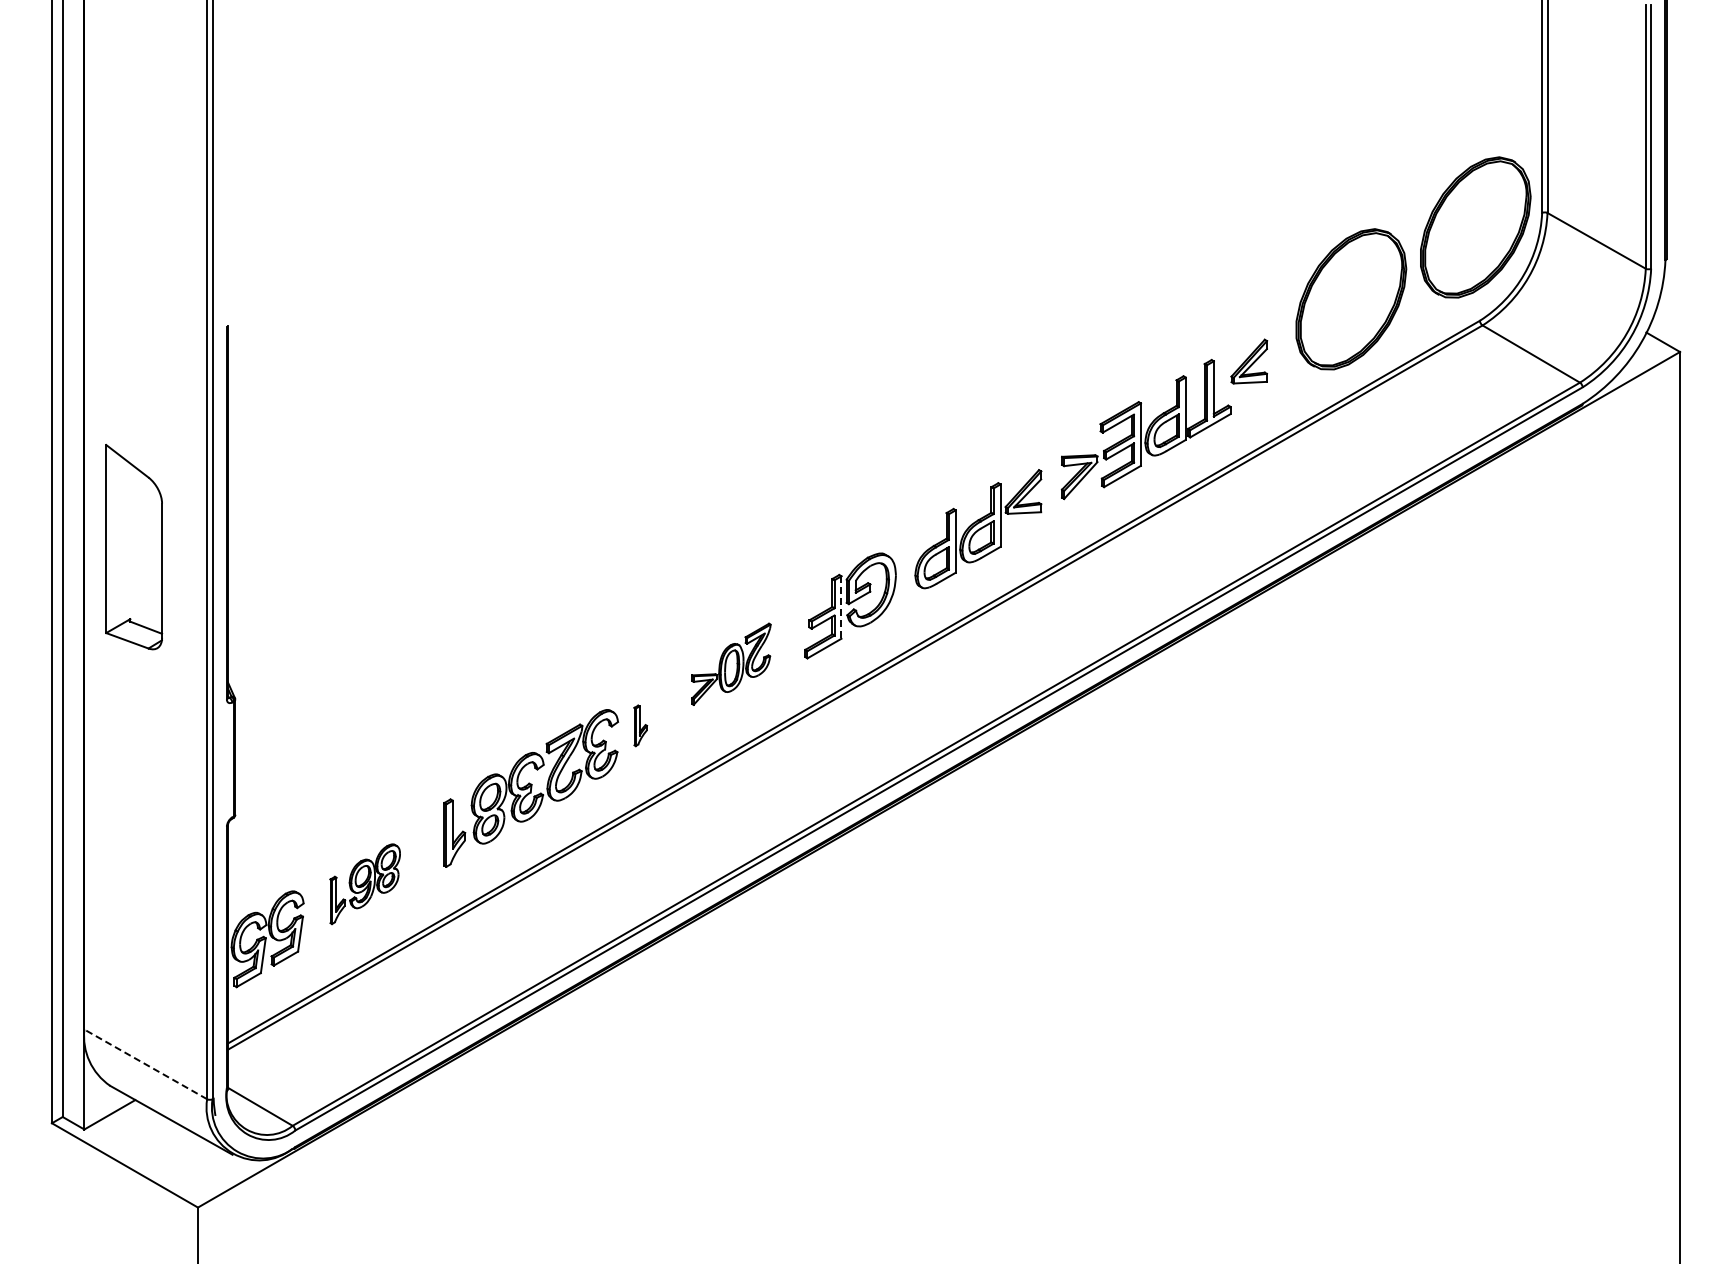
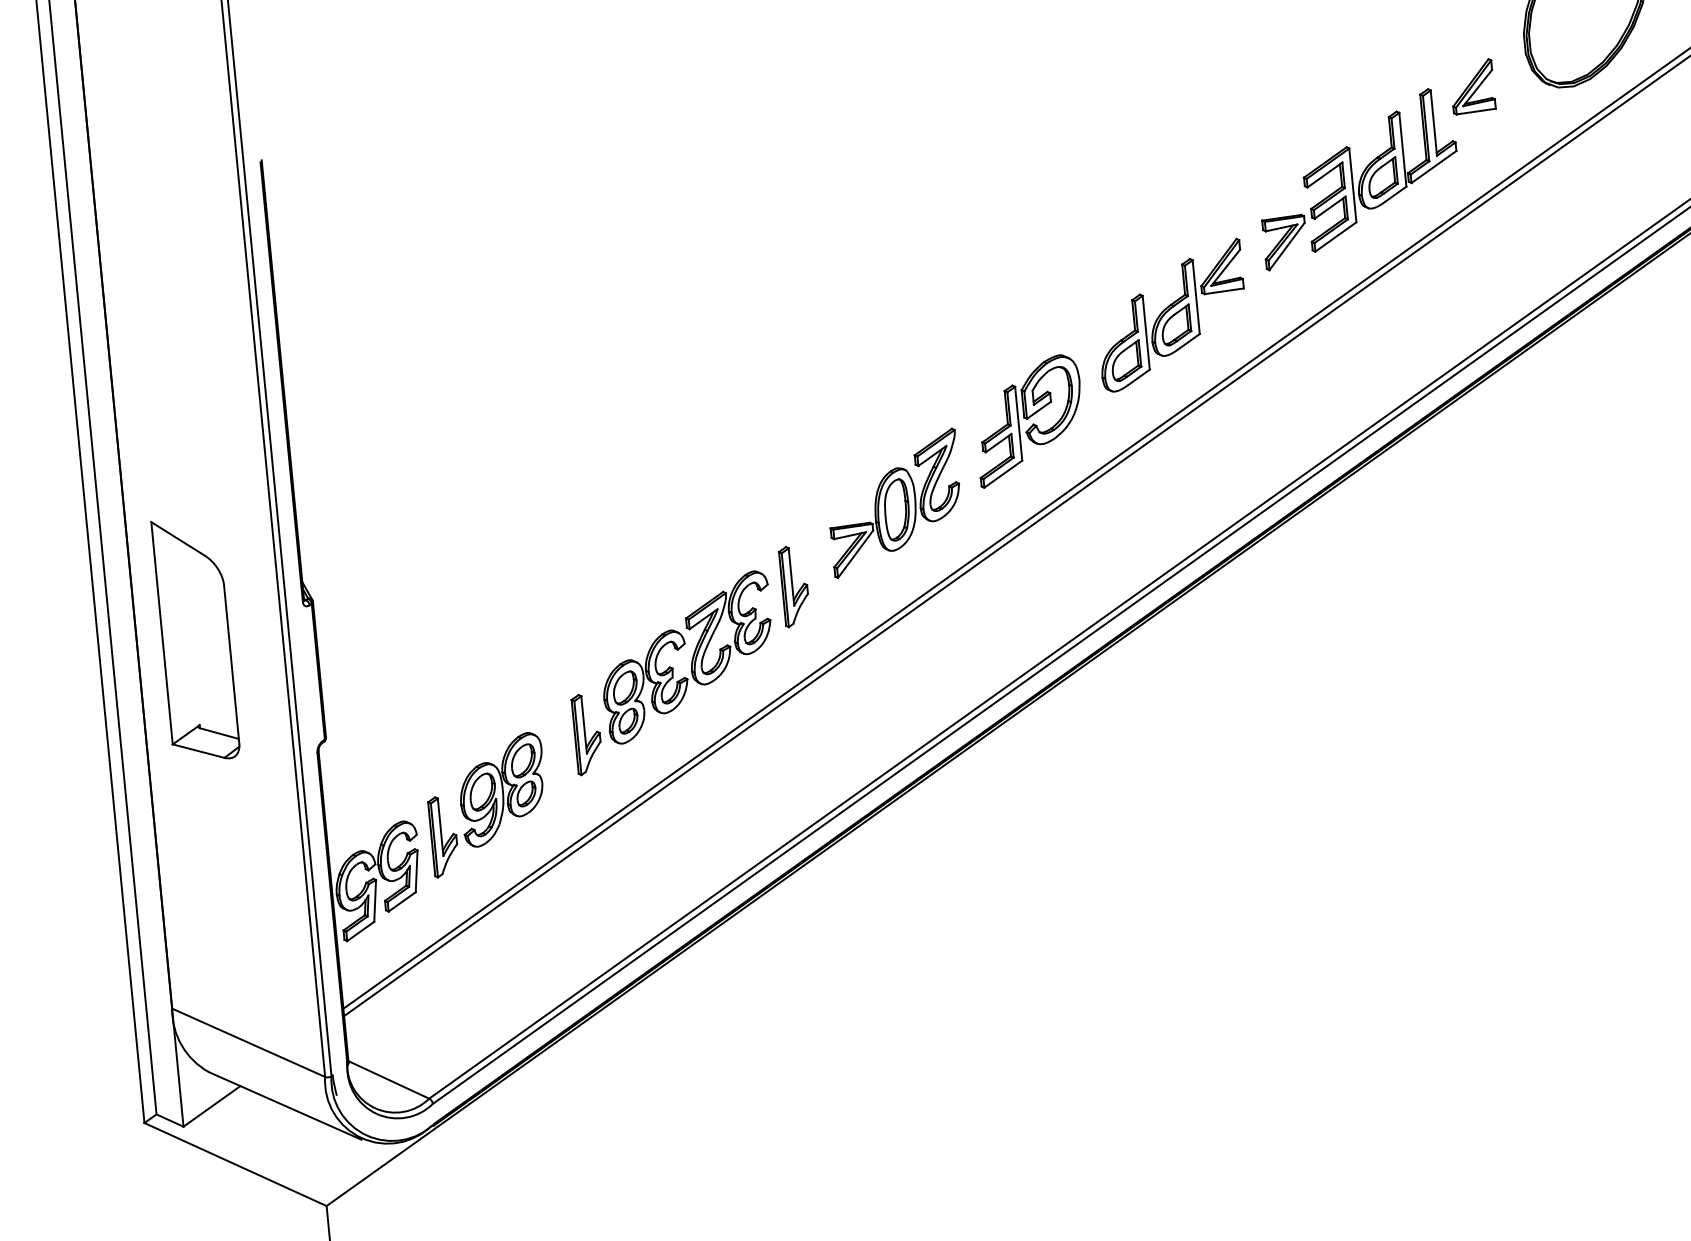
part: (134, 547) -> (196, 640), moved
line: (841, 608) -> (1018, 424), dashed -> solid
part: (731, 664) -> (895, 503), size x1.43
part: (640, 725) -> (794, 586), size x1.67
part: (364, 884) -> (486, 805), size x1.43
line: (145, 1064) -> (248, 1042), dashed -> solid

